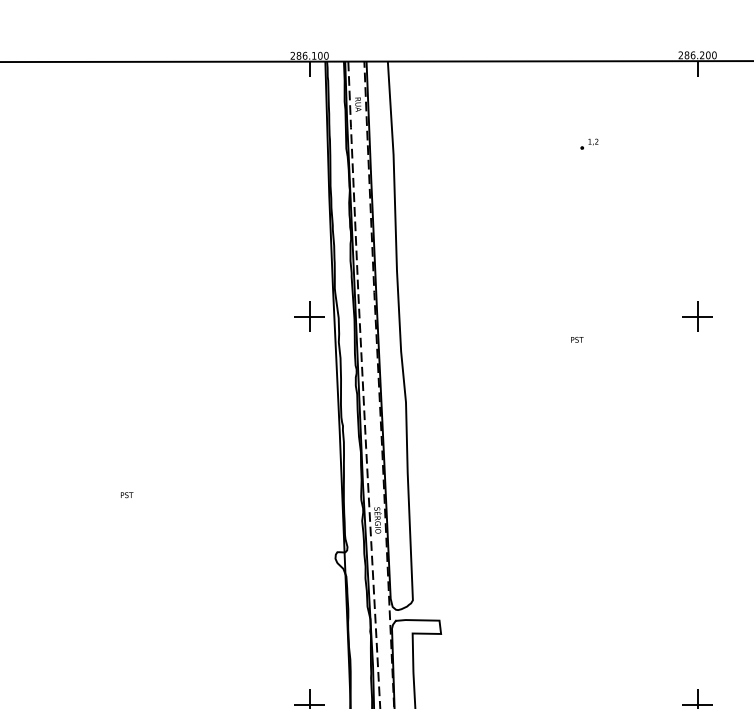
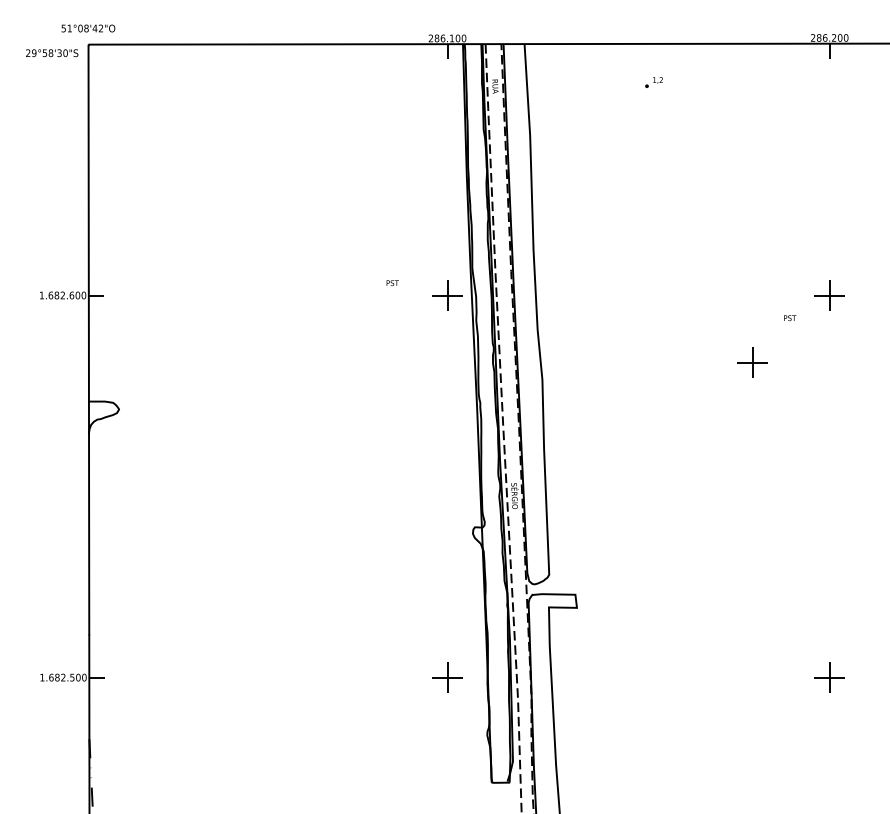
part: (588, 144) -> (653, 82), moved
text: (577, 340) -> (790, 318), moved
part: (619, 384) -> (752, 362), added
text: (126, 494) -> (392, 282), moved

